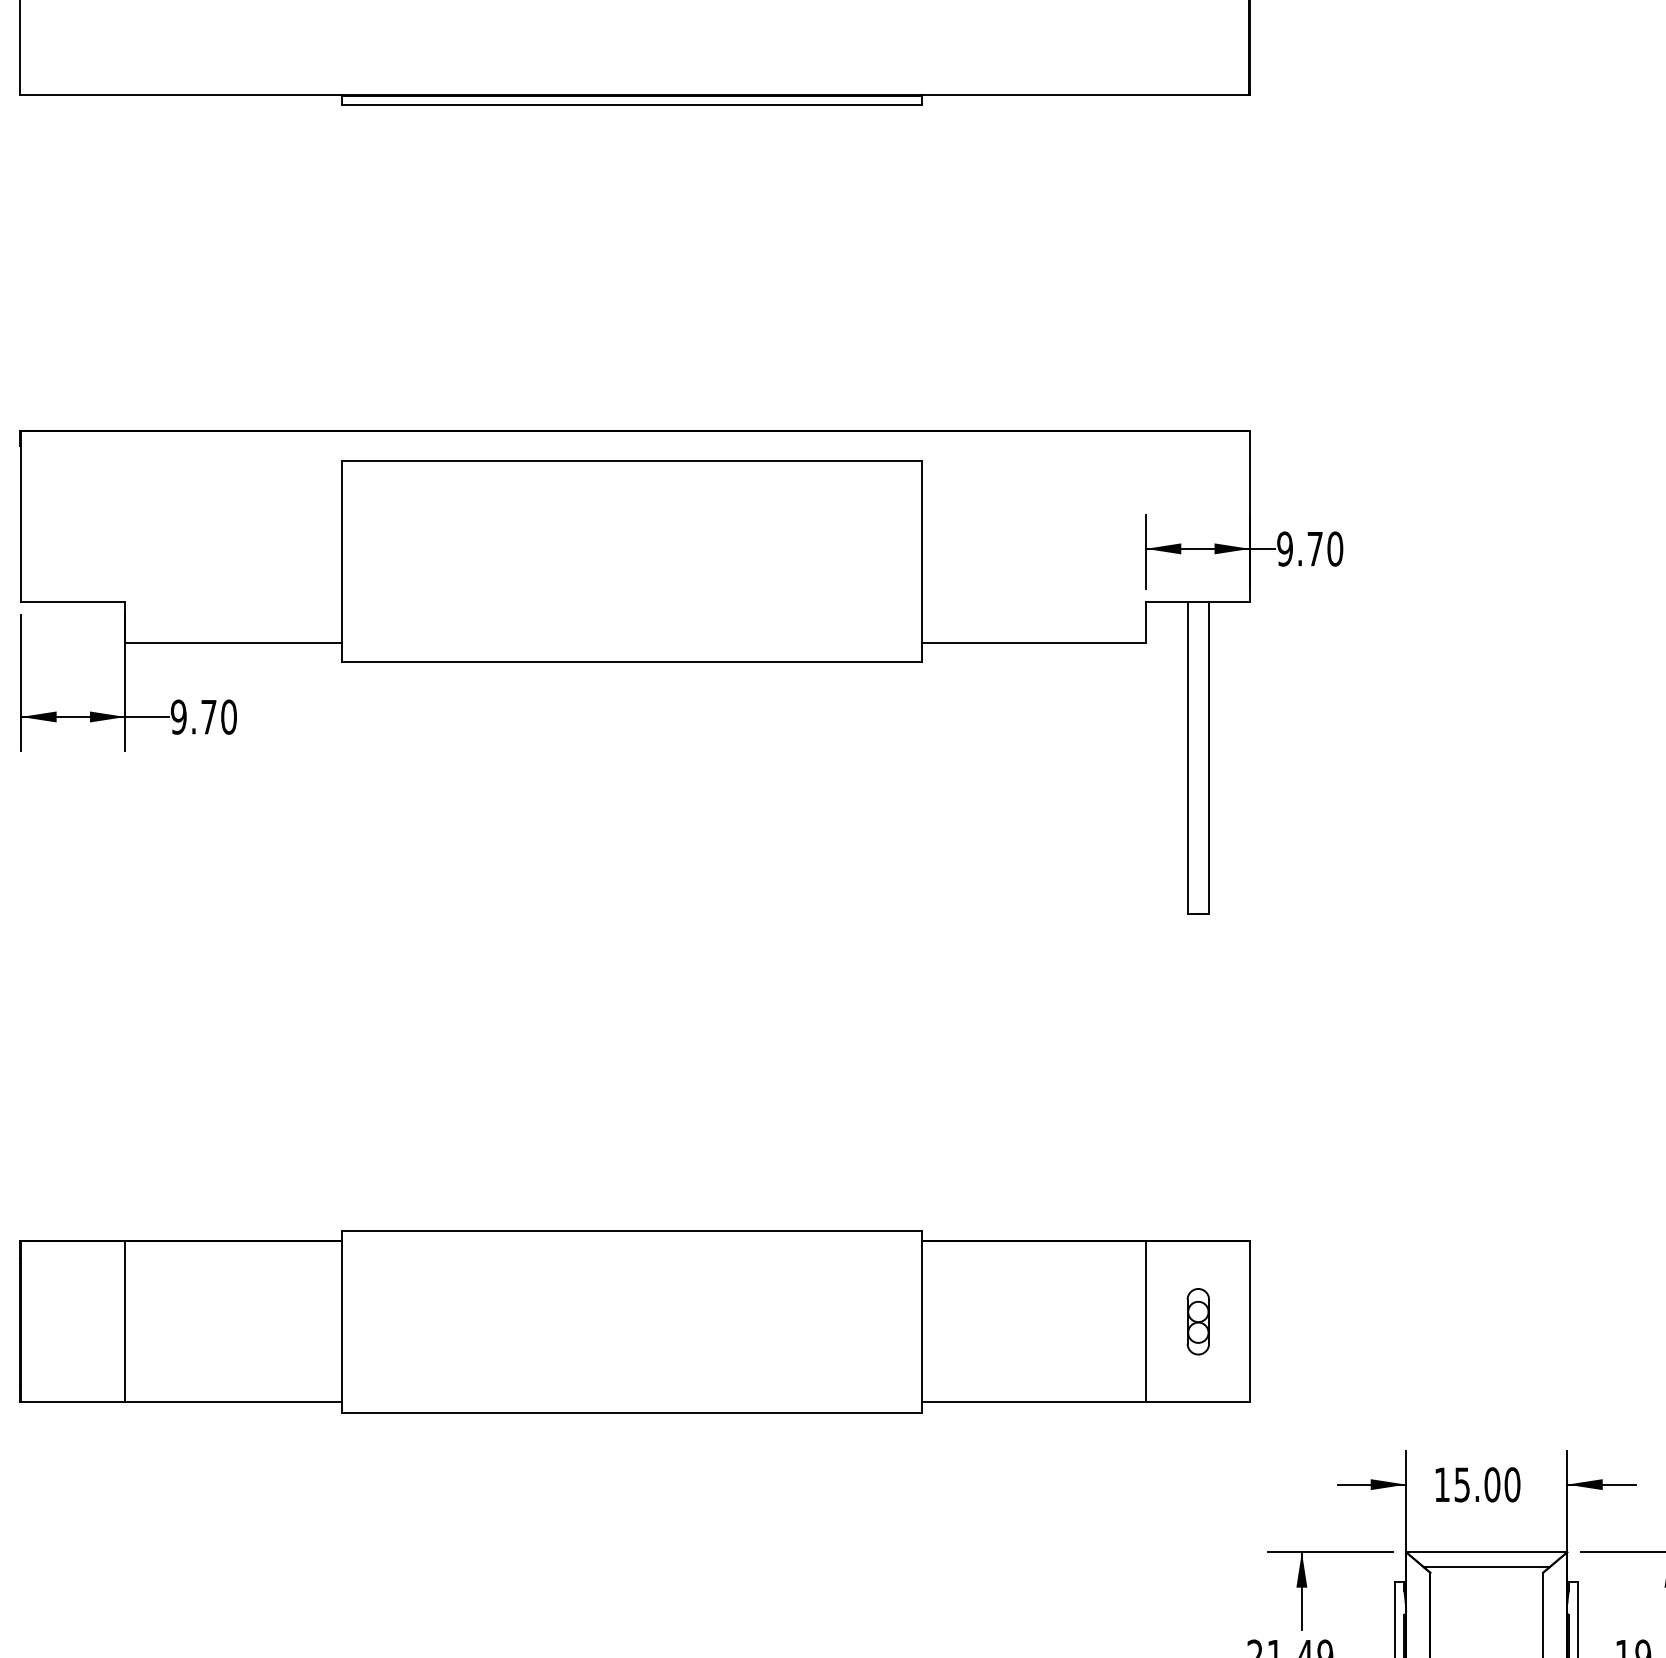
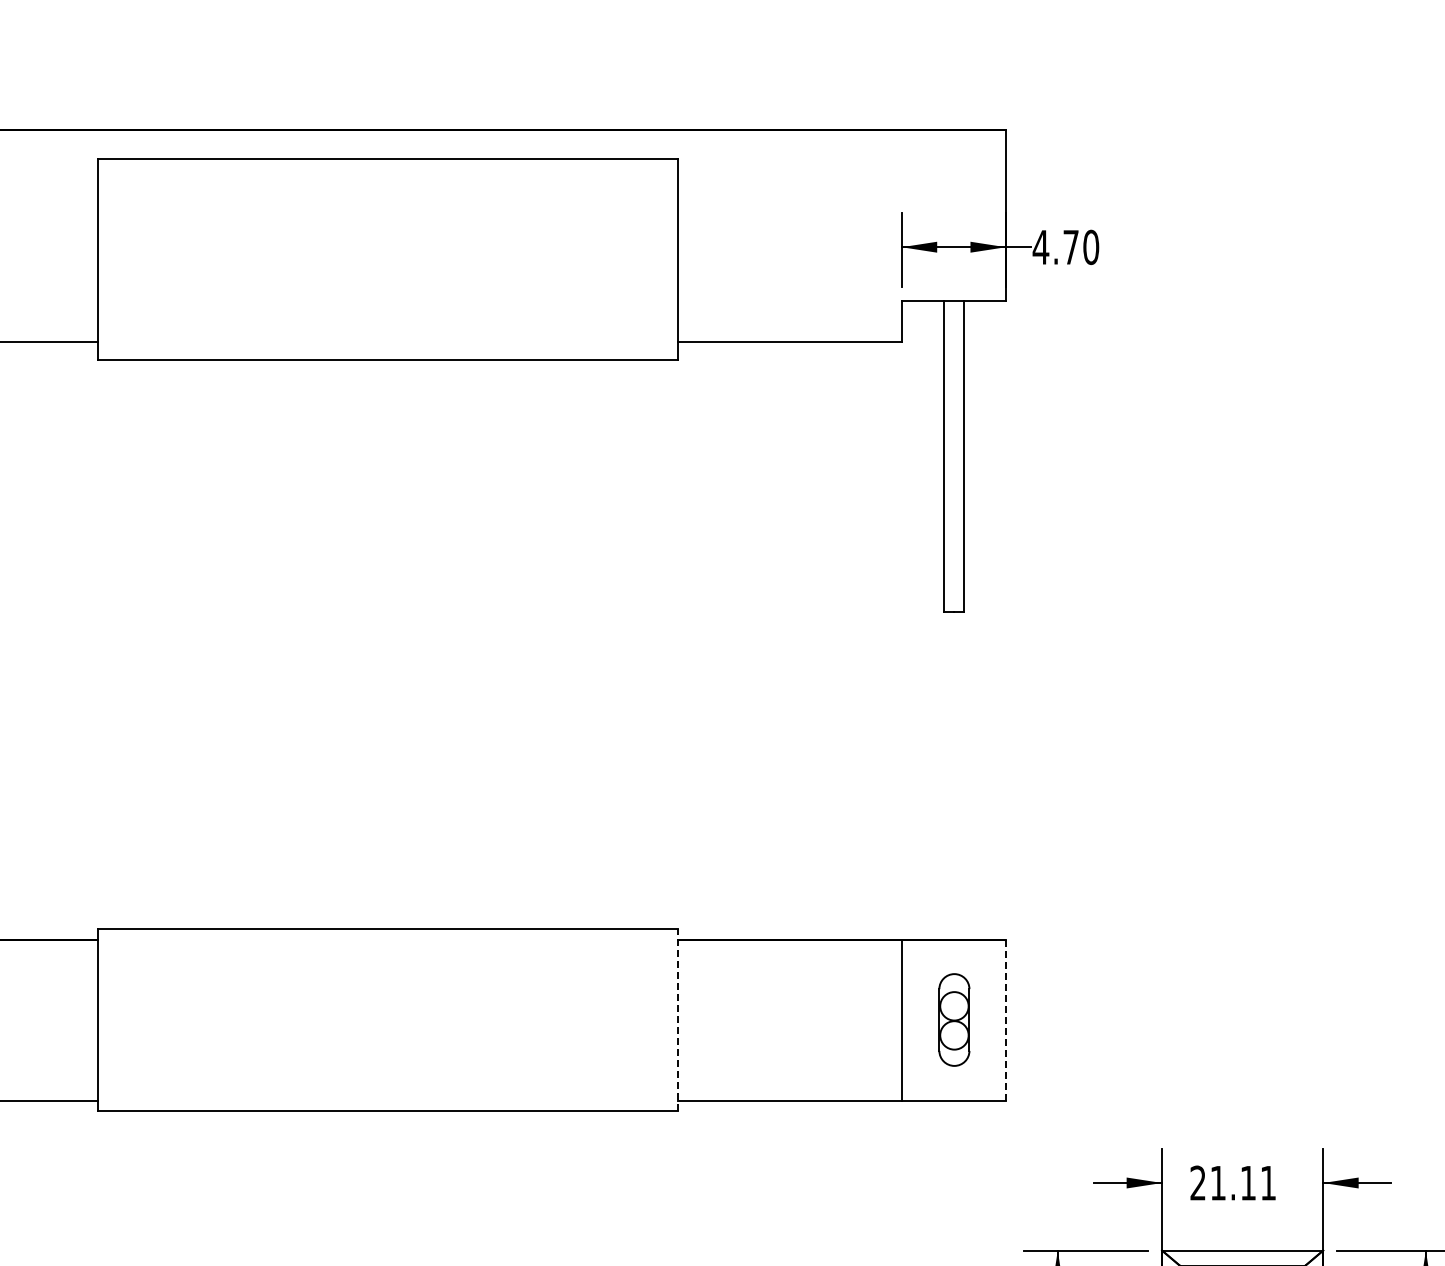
text: (1284, 548) -> (1040, 246), 9.70 -> 4.70
line: (921, 1321) -> (677, 1019), solid -> dashed
part: (1197, 1321) -> (953, 1019), size x1.4
line: (1250, 1321) -> (1006, 1019), solid -> dashed
text: (1477, 1484) -> (1233, 1182), 15.00 -> 21.11

